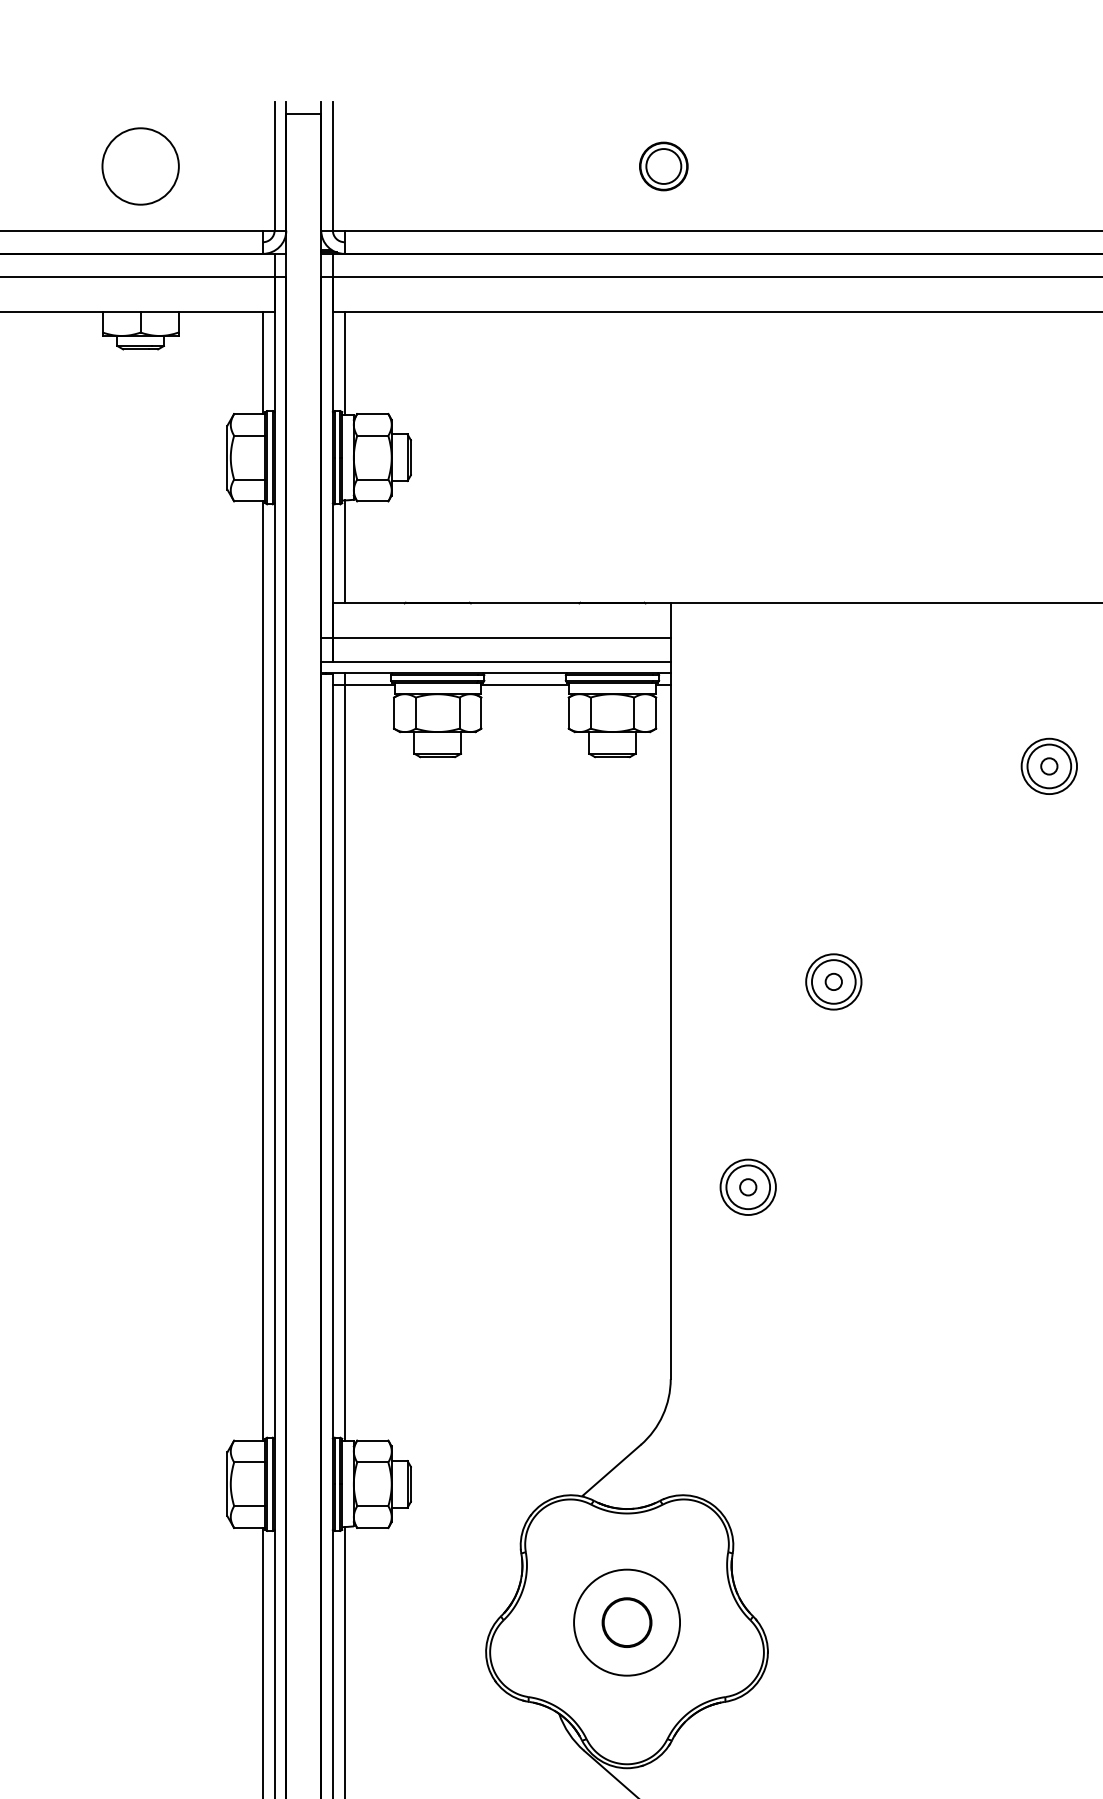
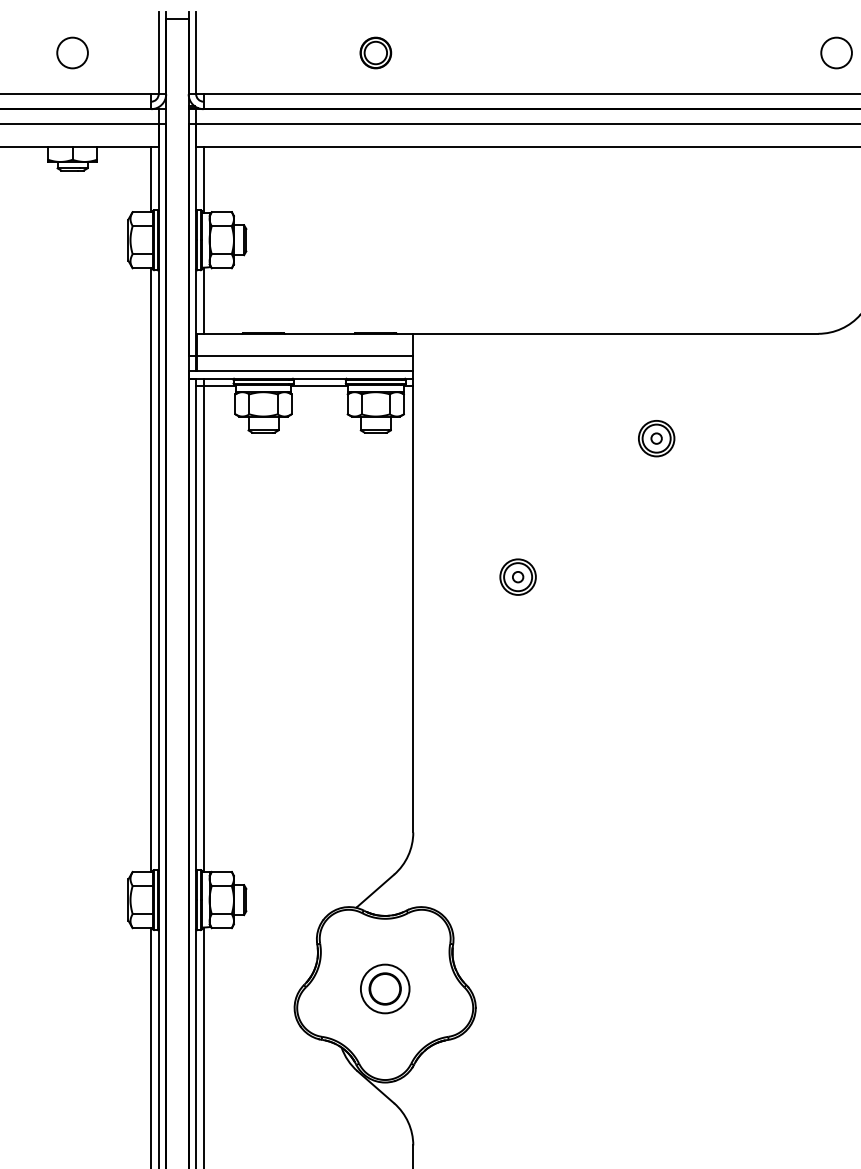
circle: (140, 165) -> (72, 52), size x0.62
part: (663, 165) -> (375, 52), moved
part: (747, 1186) -> (462, 708), removed
circle: (625, 1621) -> (384, 988), size x0.71

